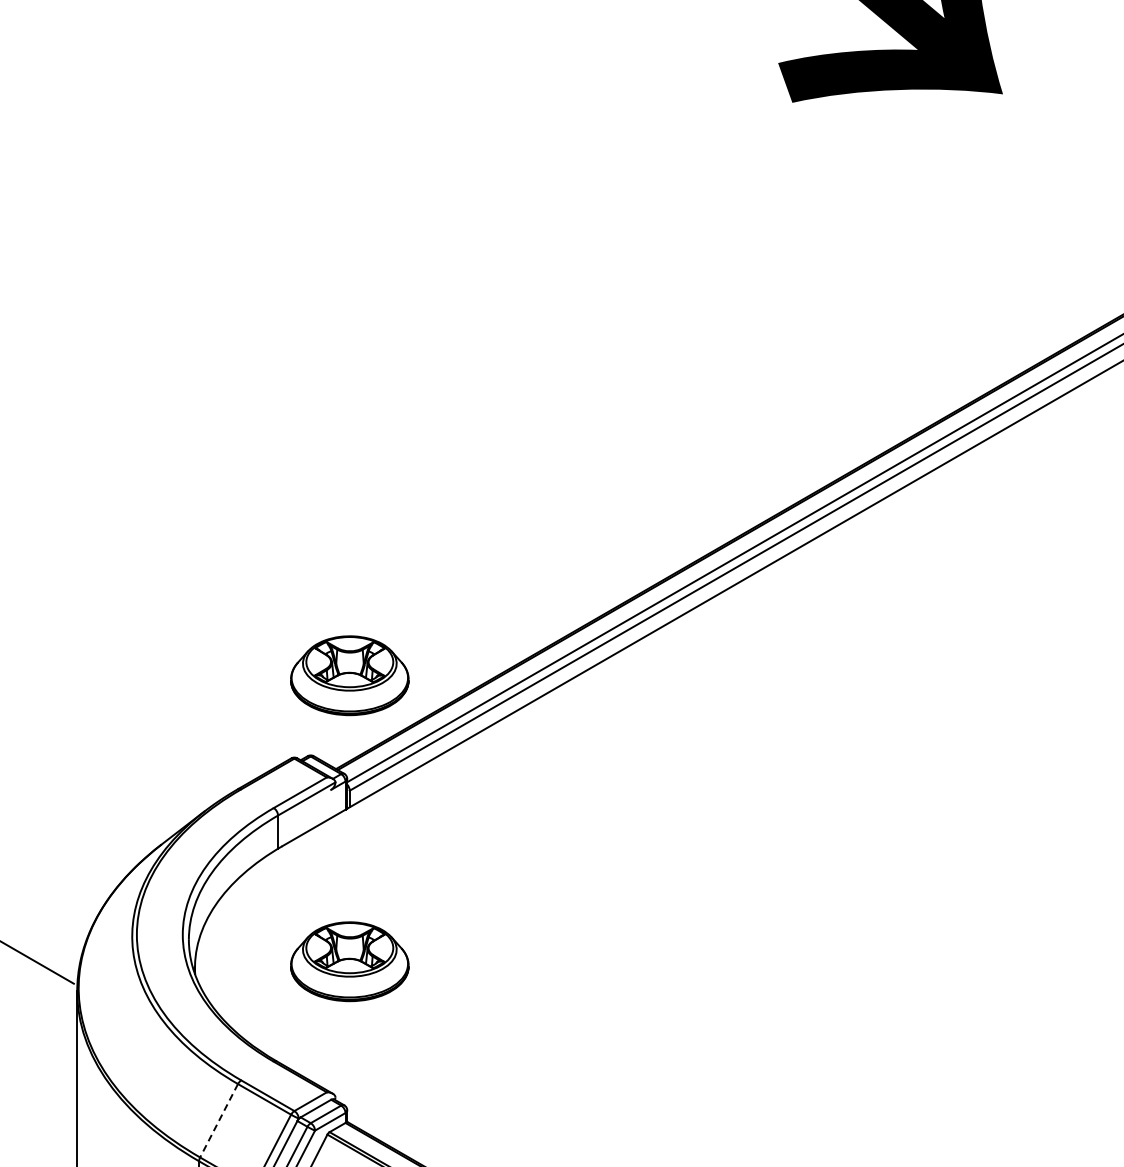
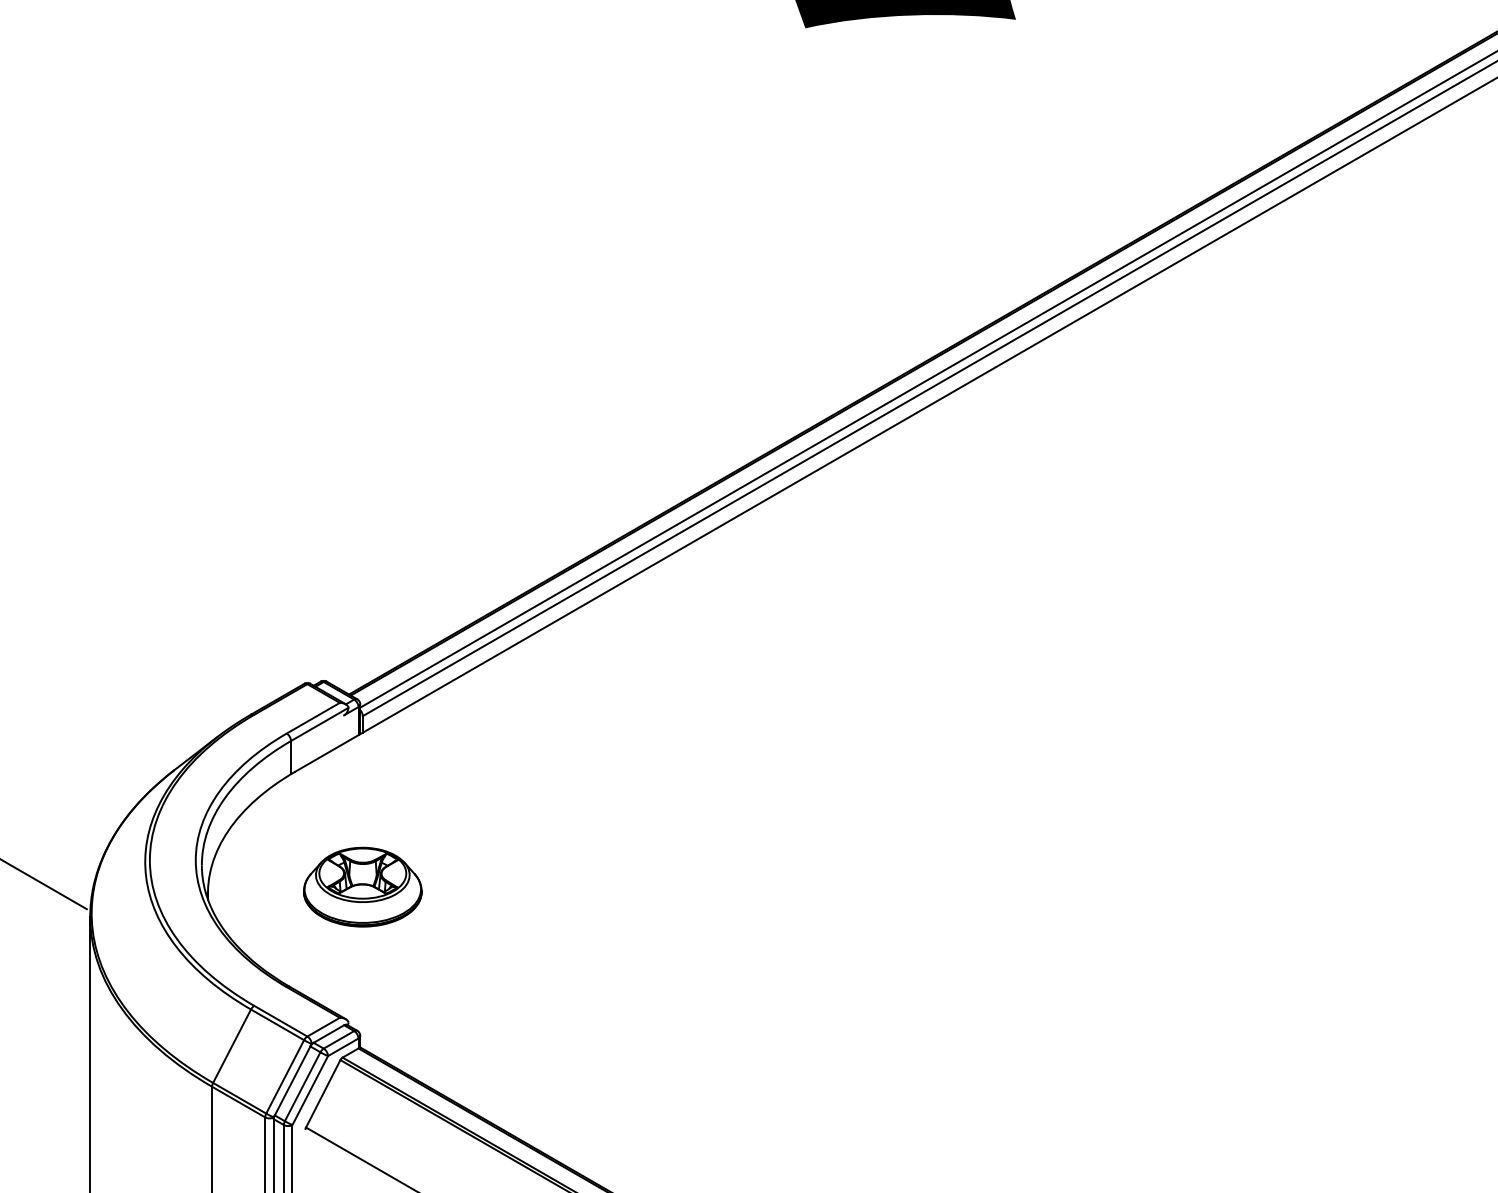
part: (349, 675) -> (362, 600), removed
line: (218, 1121) -> (231, 1046), dashed -> solid

